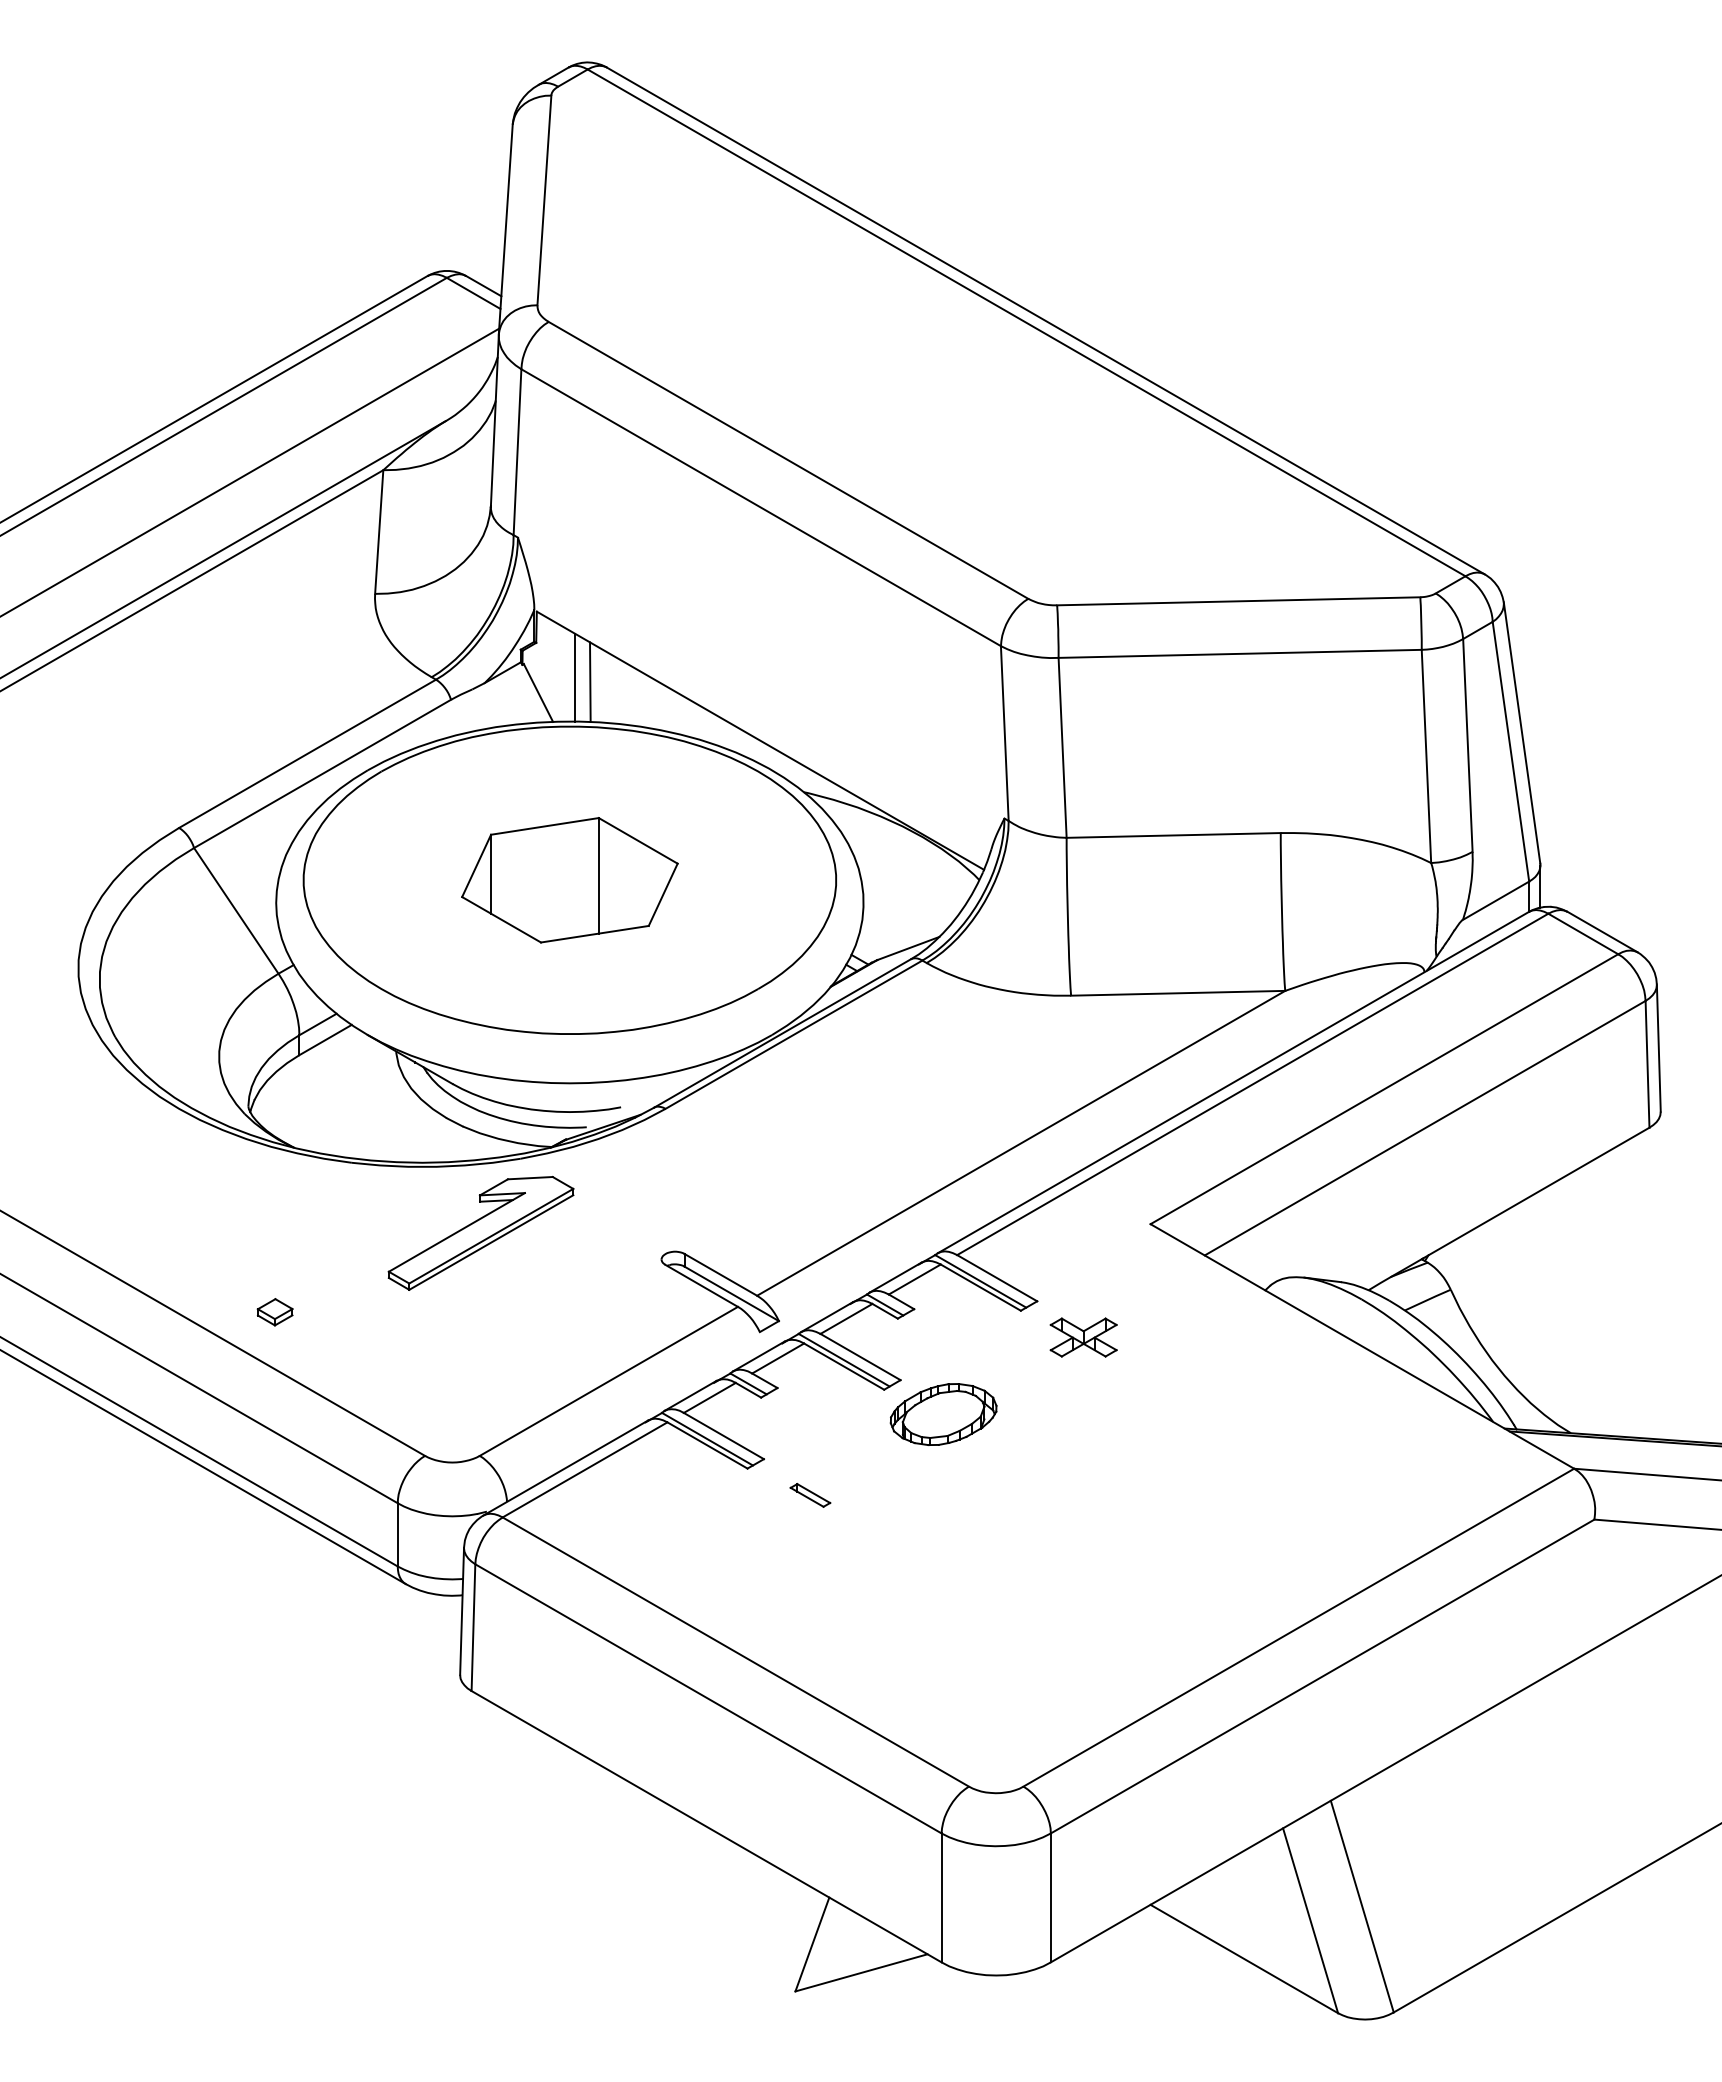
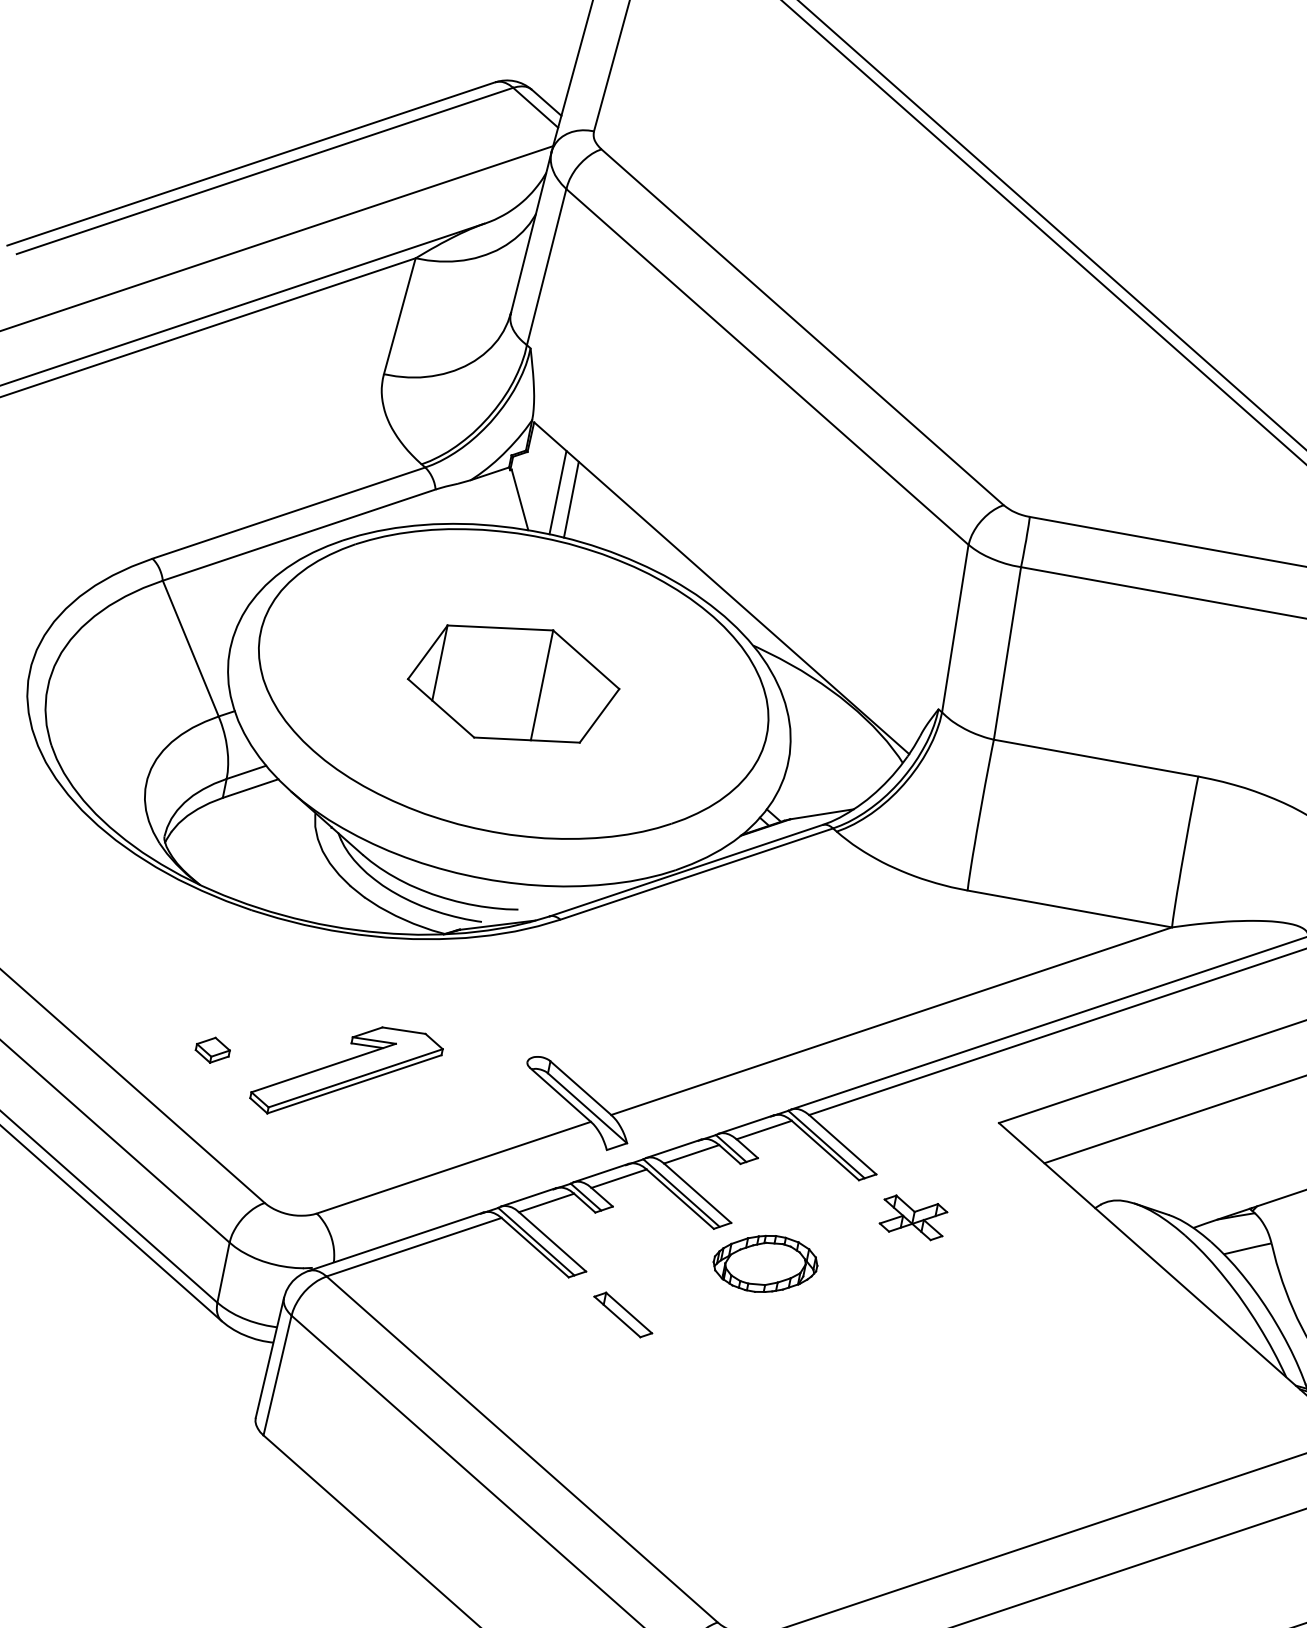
part: (480, 1233) -> (345, 1073), moved
part: (274, 1312) -> (212, 1050), moved
part: (810, 1495) -> (623, 1315), size x1.67

